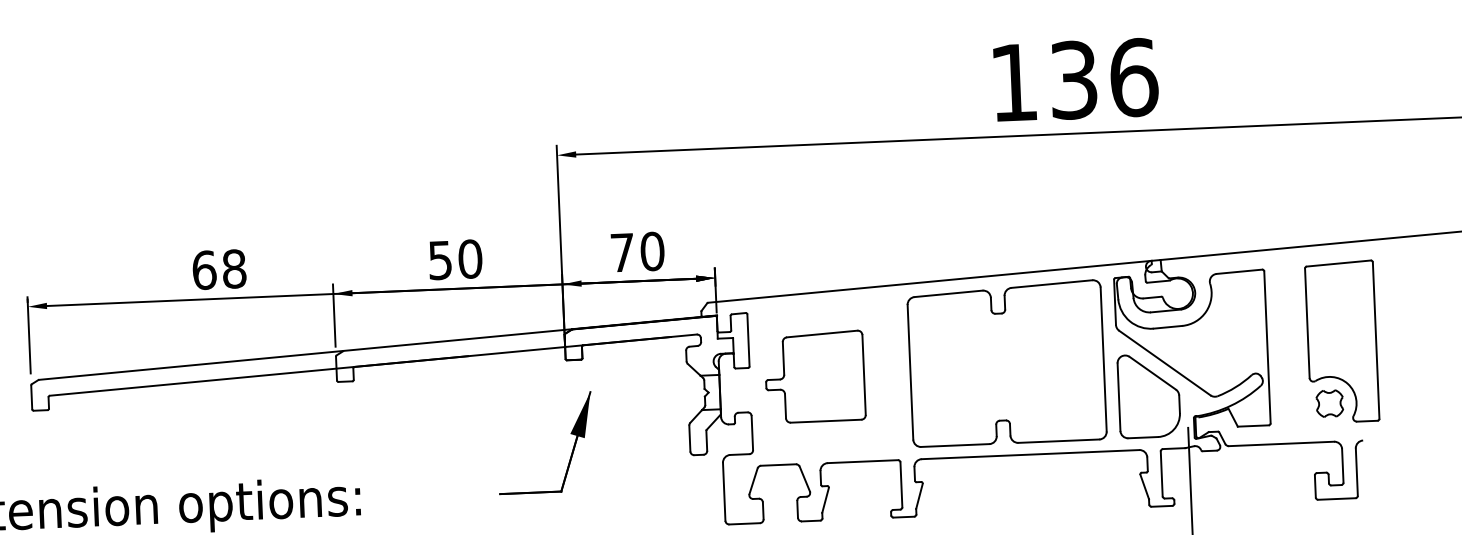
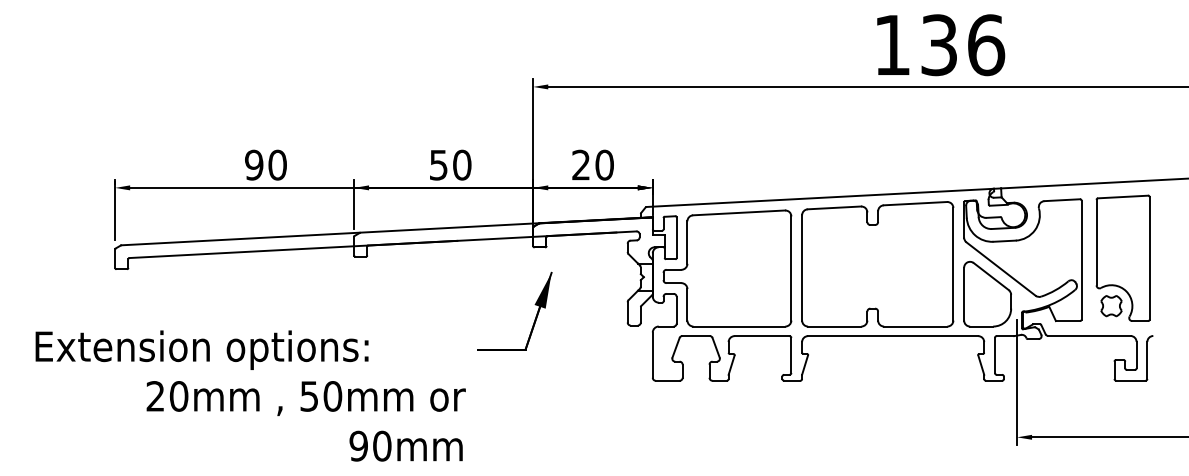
text: (621, 251) -> (580, 164), 70 -> 20
text: (218, 268) -> (265, 164), 68 -> 90
part: (1341, 340) -> (1122, 257), moved
part: (815, 377) -> (727, 268), size x1.67

